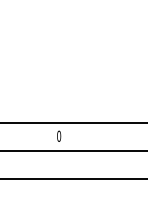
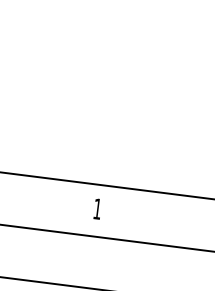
text: (59, 135) -> (98, 207), 0 -> 1

